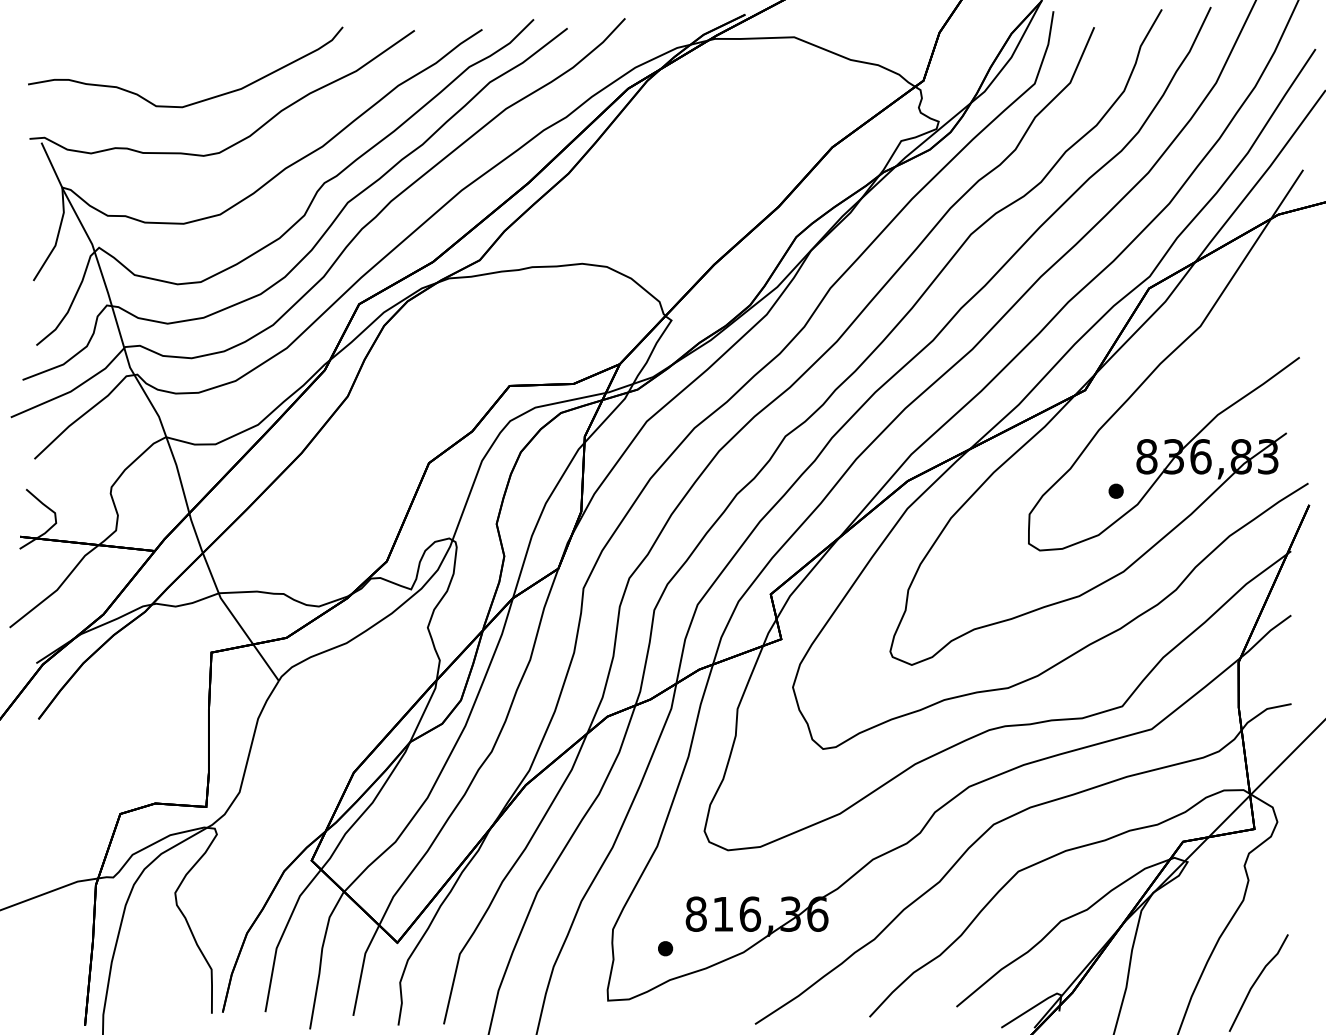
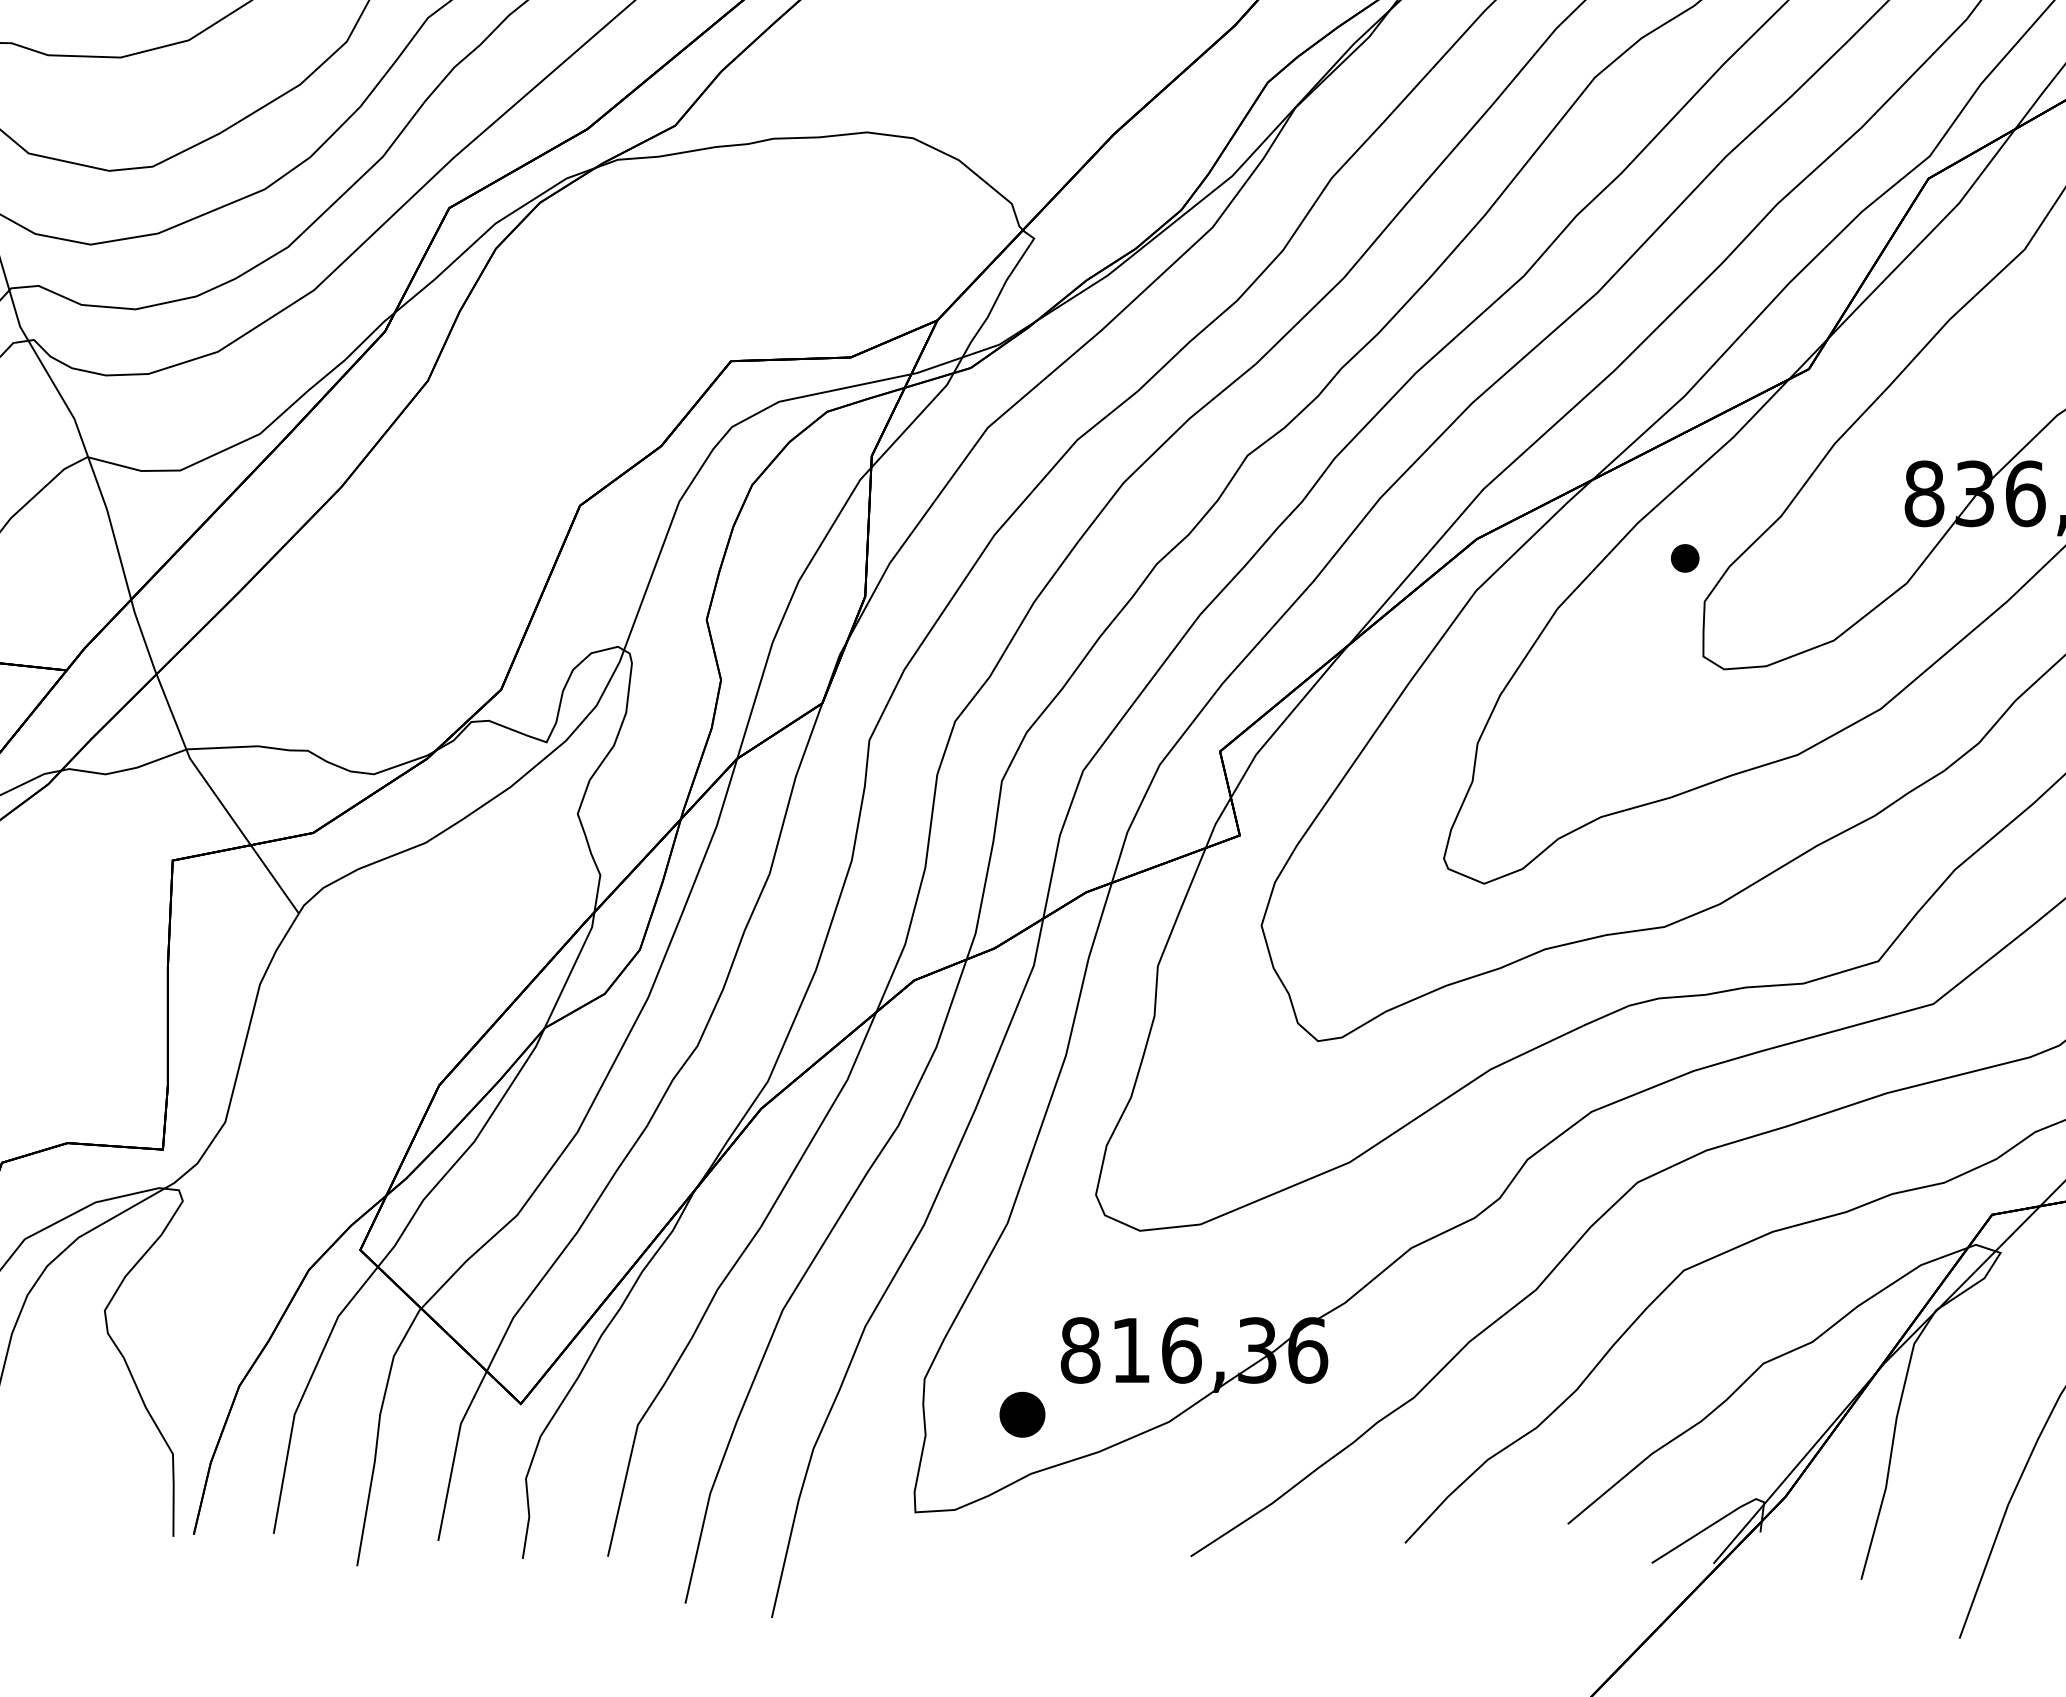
part: (1115, 490) -> (1683, 556), moved
part: (665, 948) -> (1022, 1414), size x1.6

